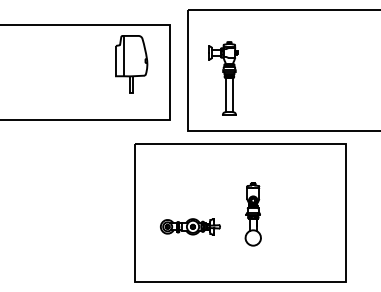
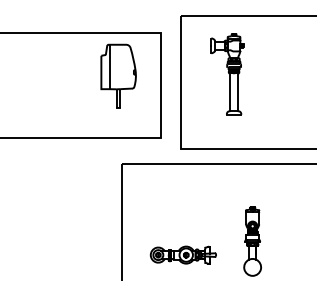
part: (223, 78) -> (227, 74), moved

